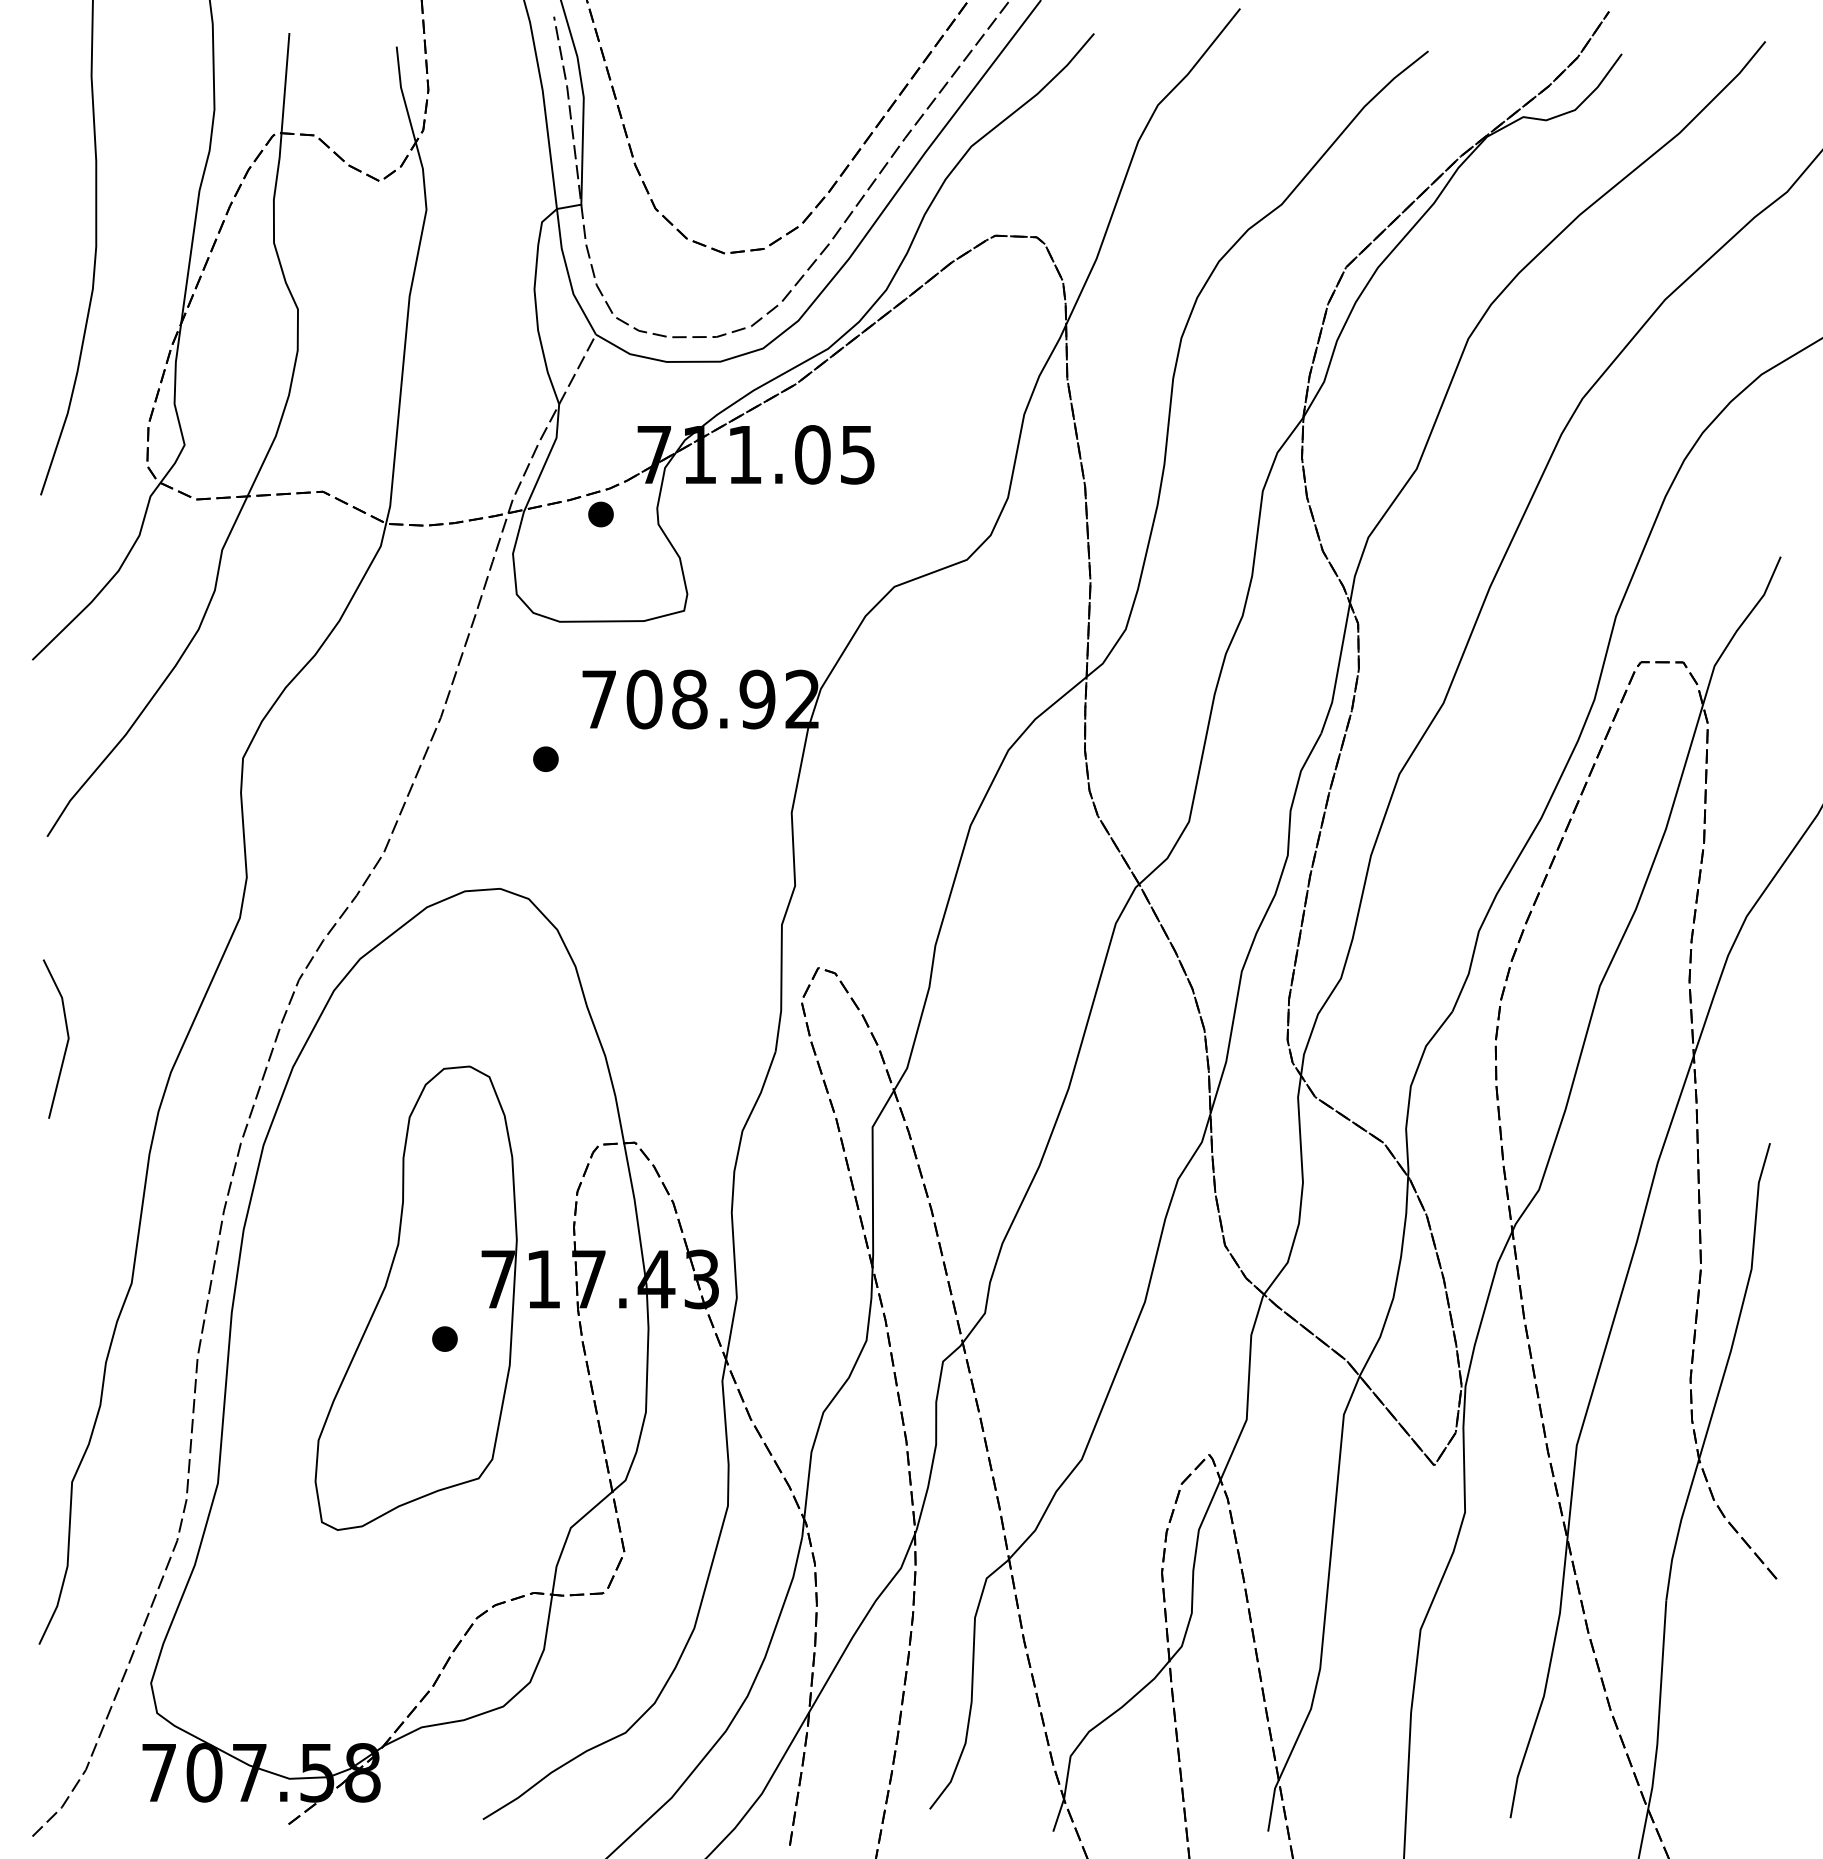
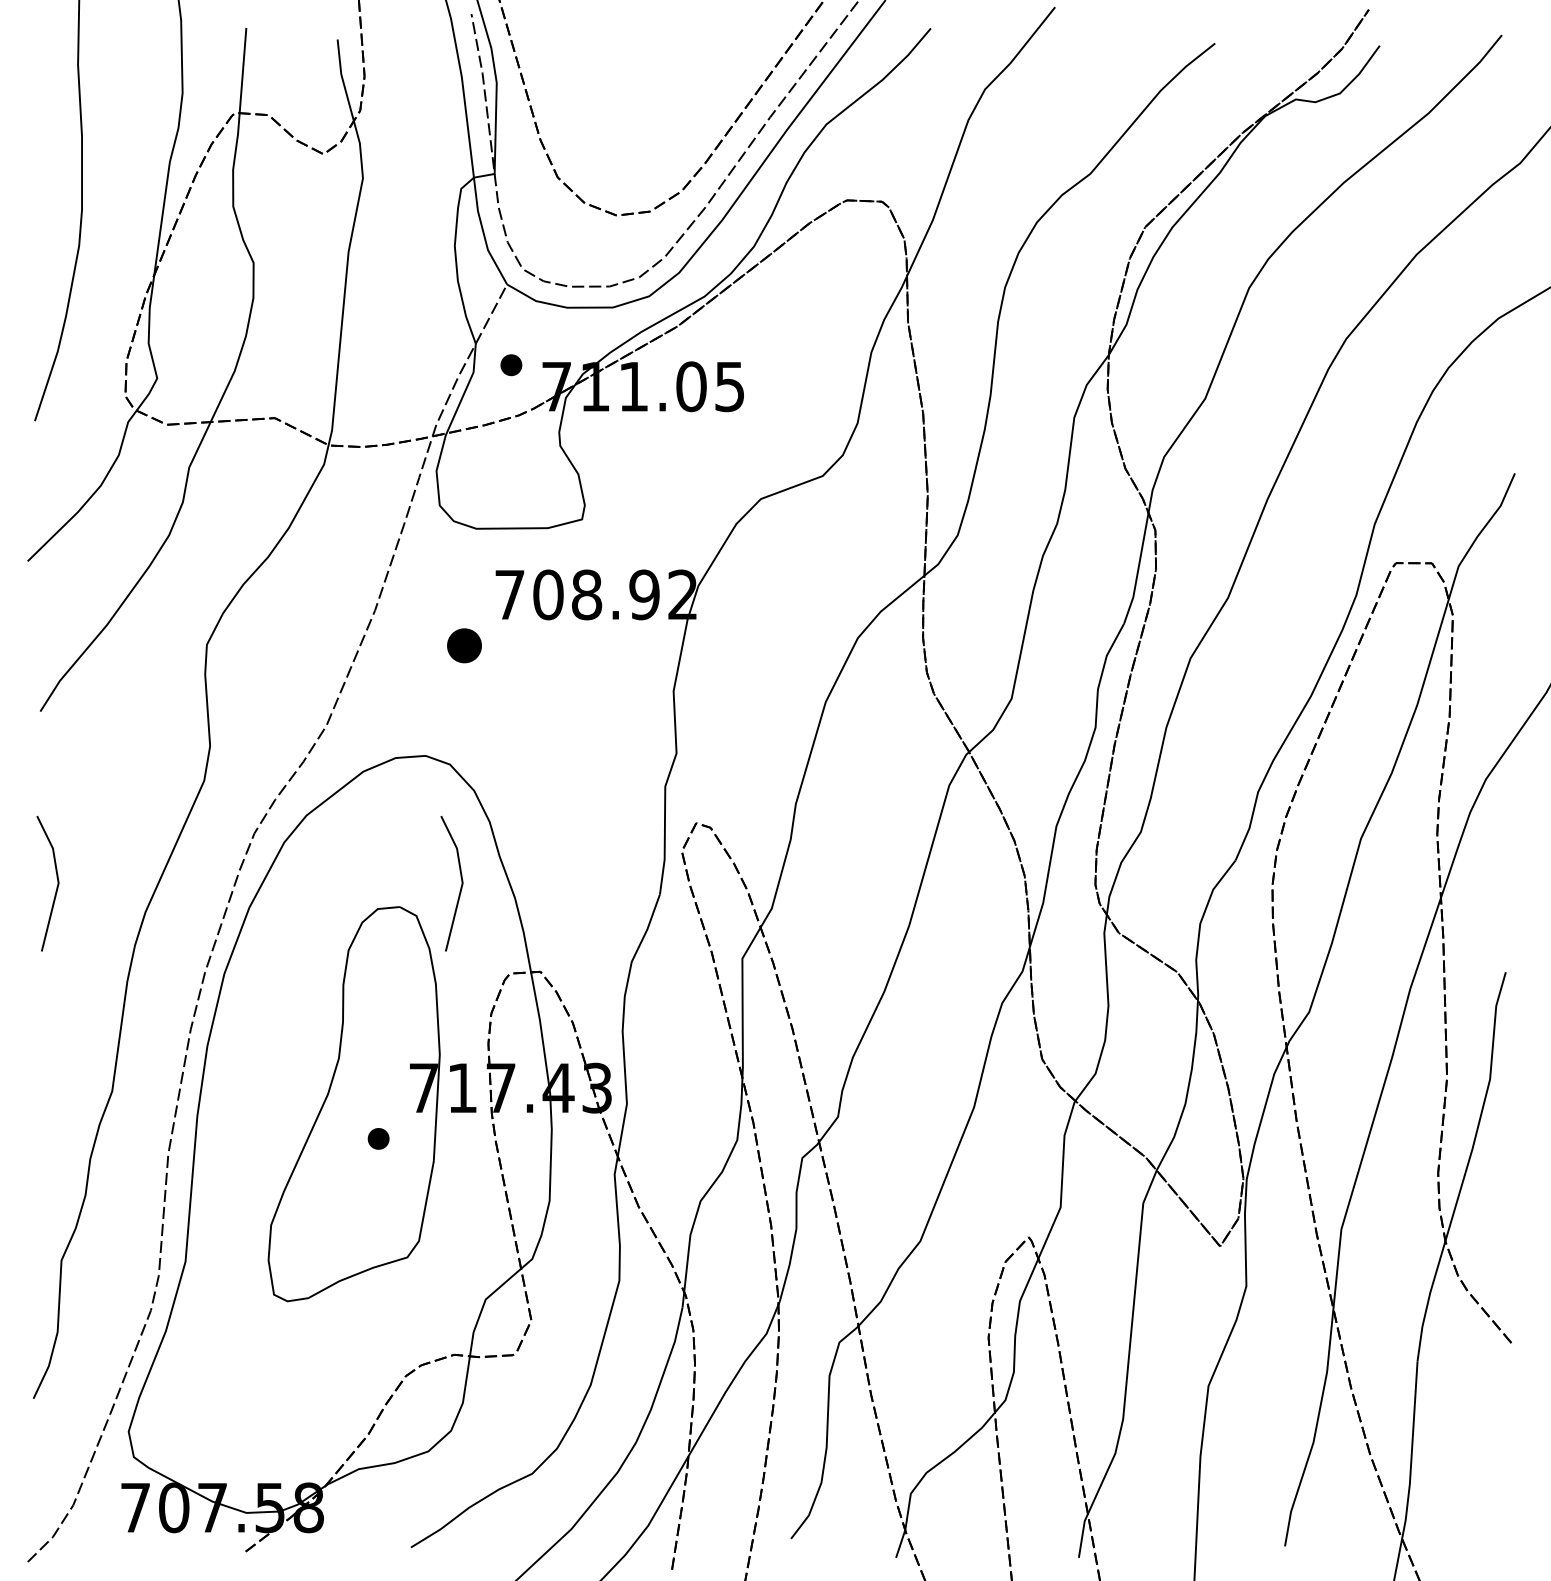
part: (600, 514) -> (510, 365), moved
part: (545, 758) -> (464, 645), size x1.6
line: (541, 1042) -> (460, 886), added

